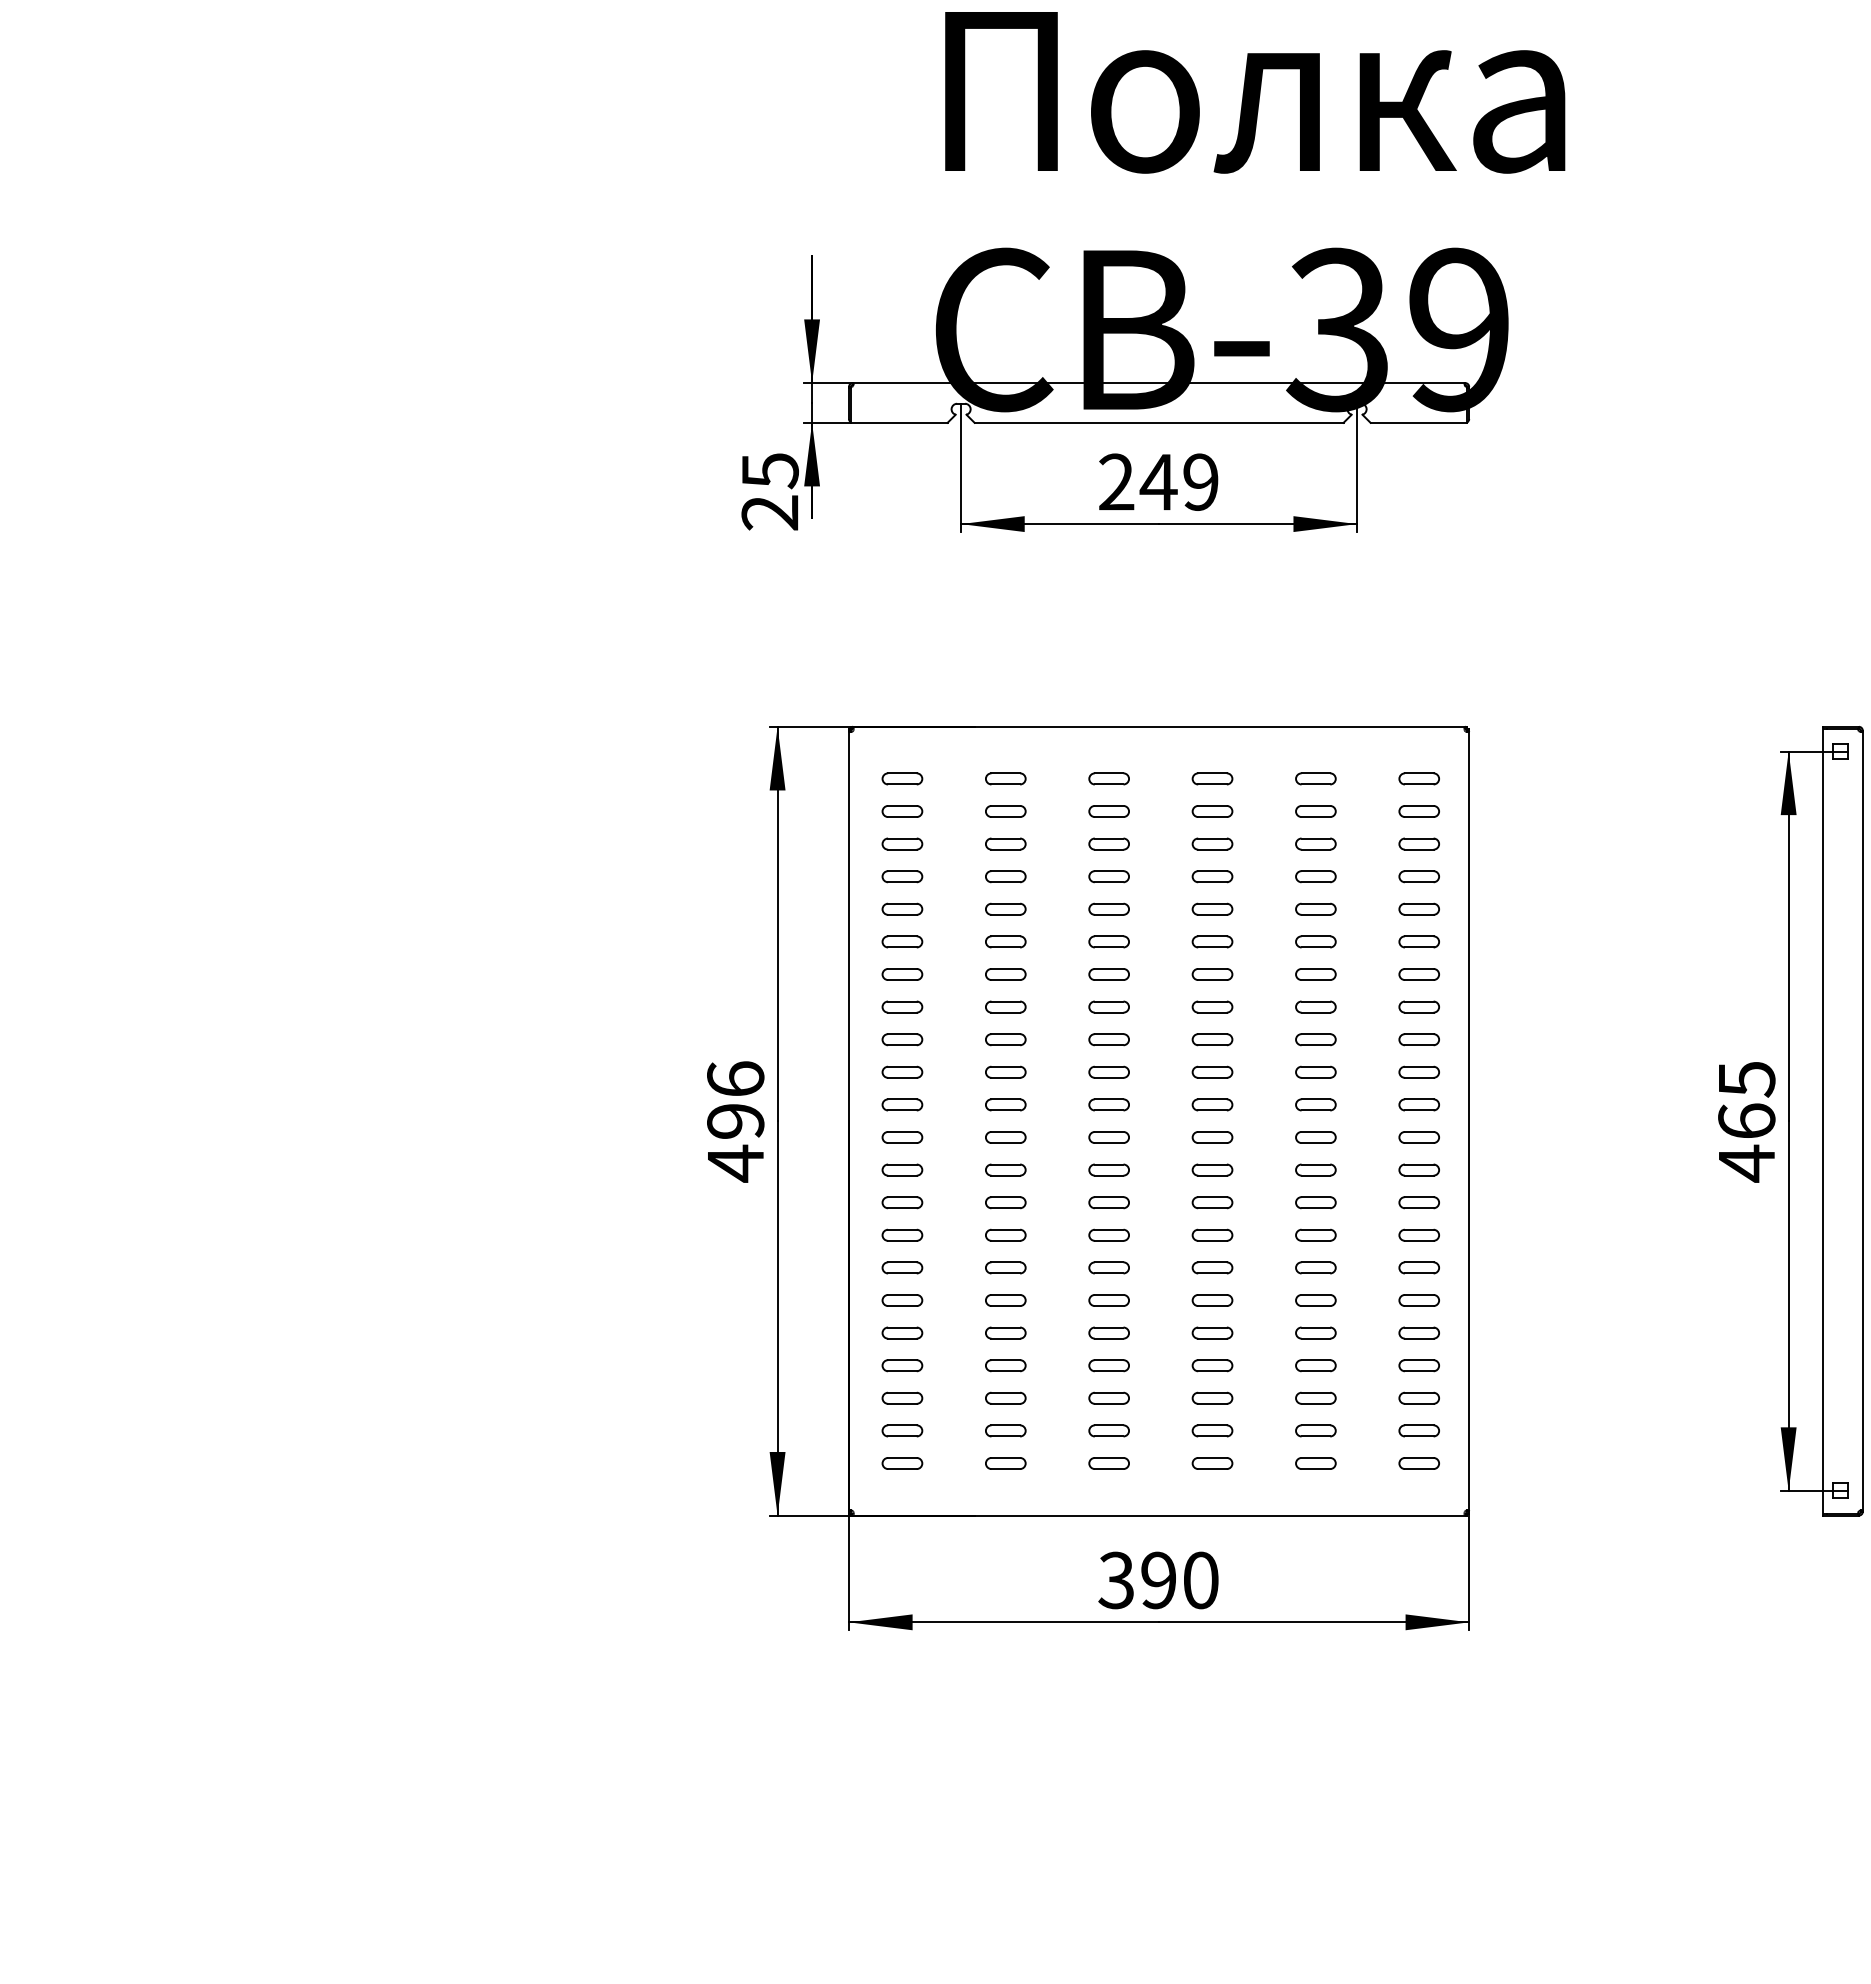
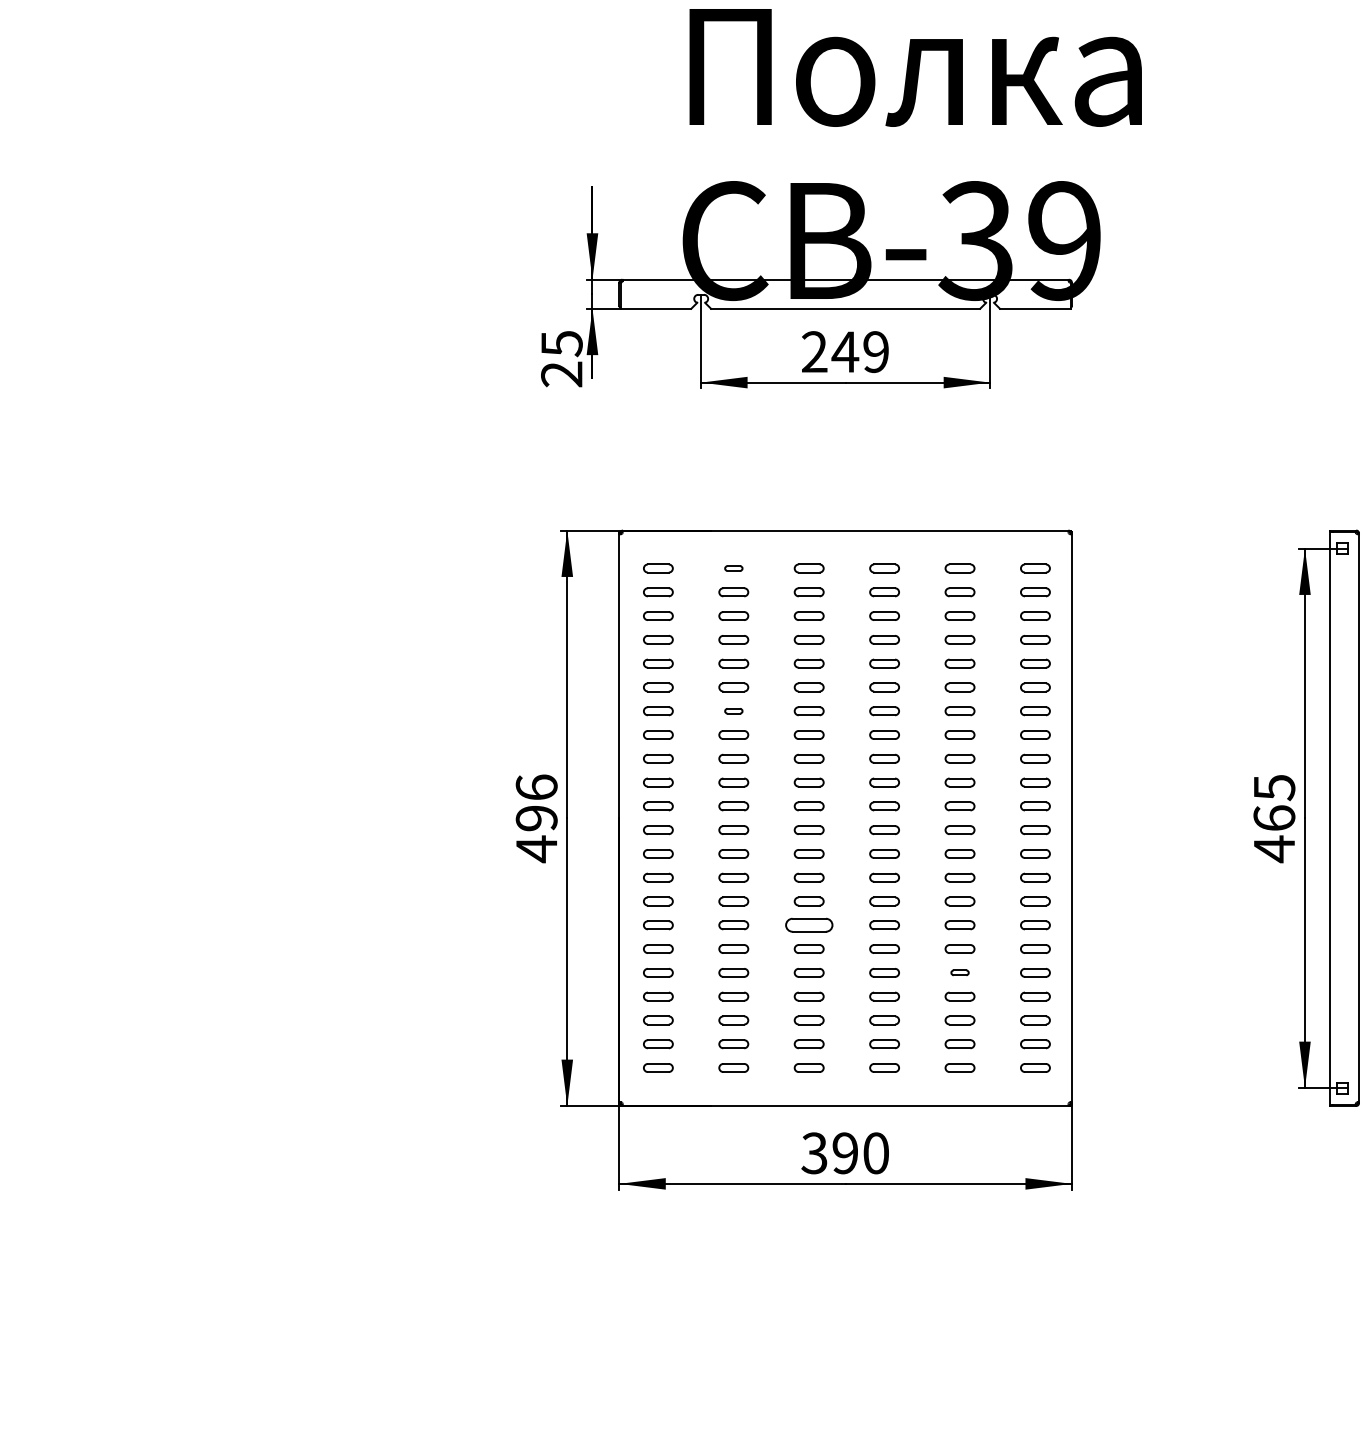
part: (1005, 778) -> (733, 568), size x0.6
part: (1005, 974) -> (733, 711), size x0.6
part: (1108, 1267) -> (808, 925), size x1.6
part: (1315, 1332) -> (959, 972), size x0.6

